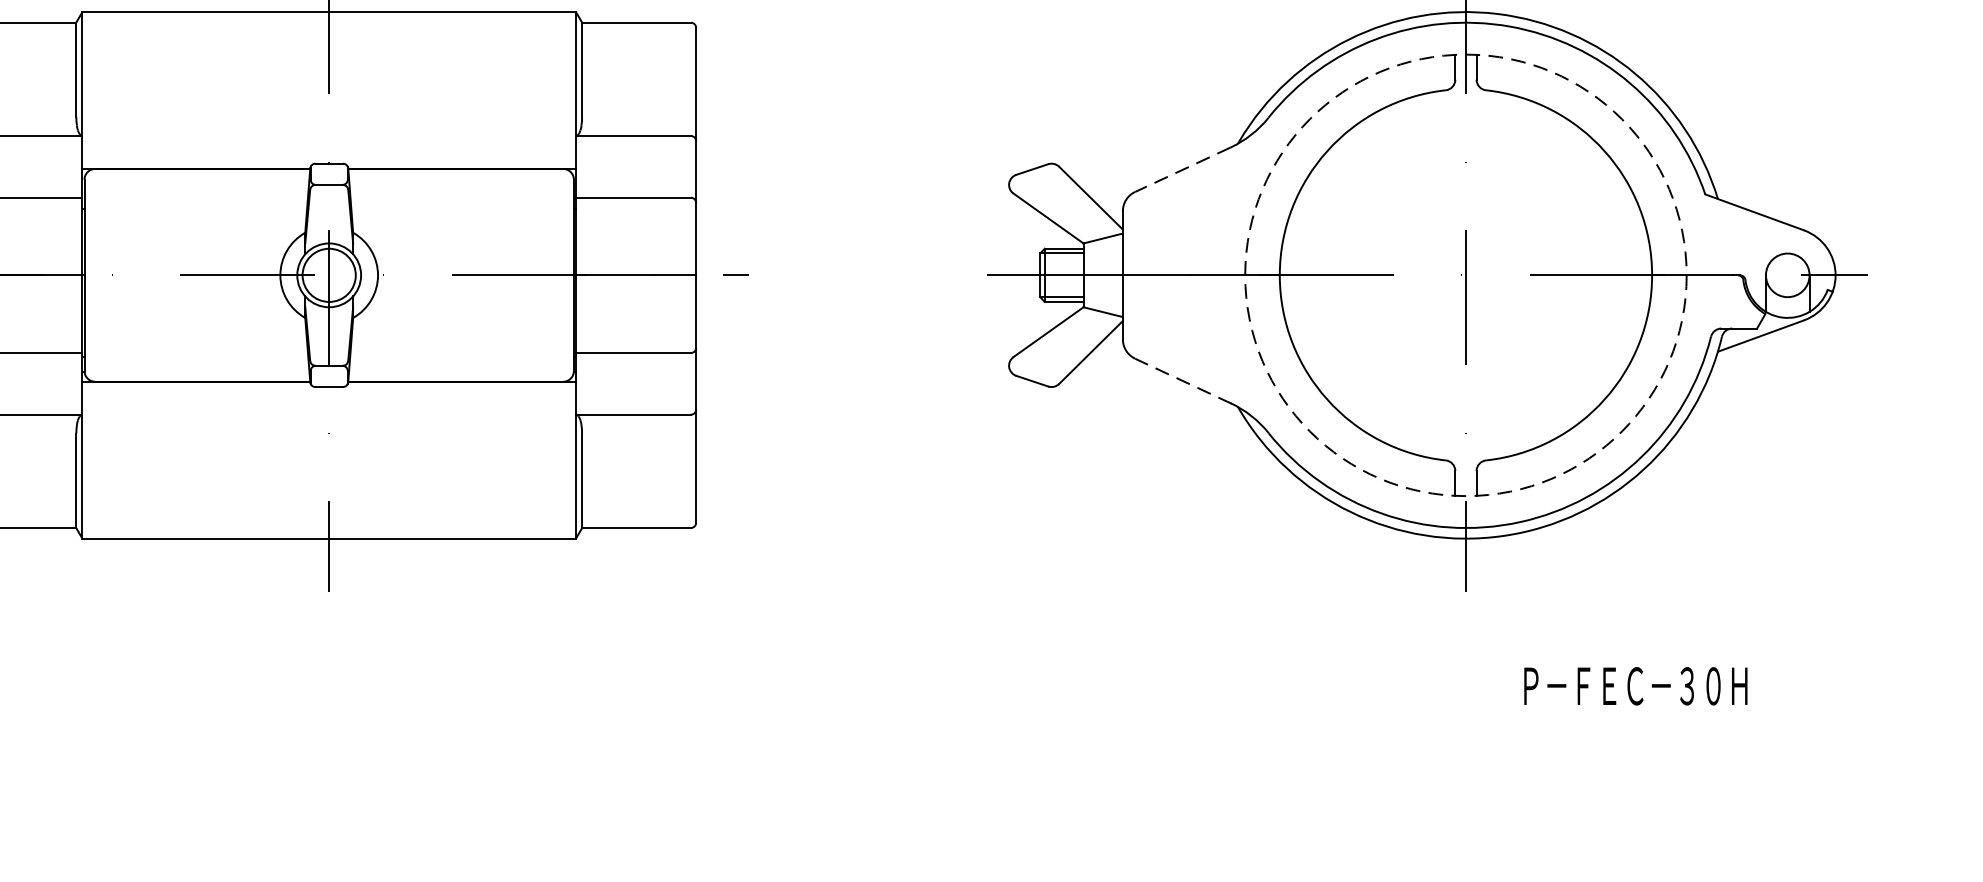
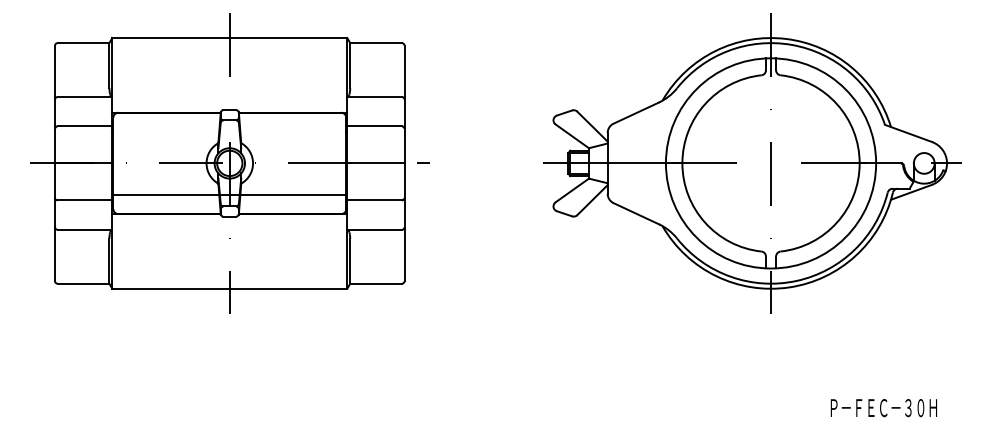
line: (1181, 170) -> (635, 113), dashed -> solid
circle: (1464, 275) -> (770, 163), dashed -> solid
line: (330, 342) -> (230, 195), added
line: (1183, 380) -> (636, 213), dashed -> solid
text: (1634, 687) -> (883, 408), moved

